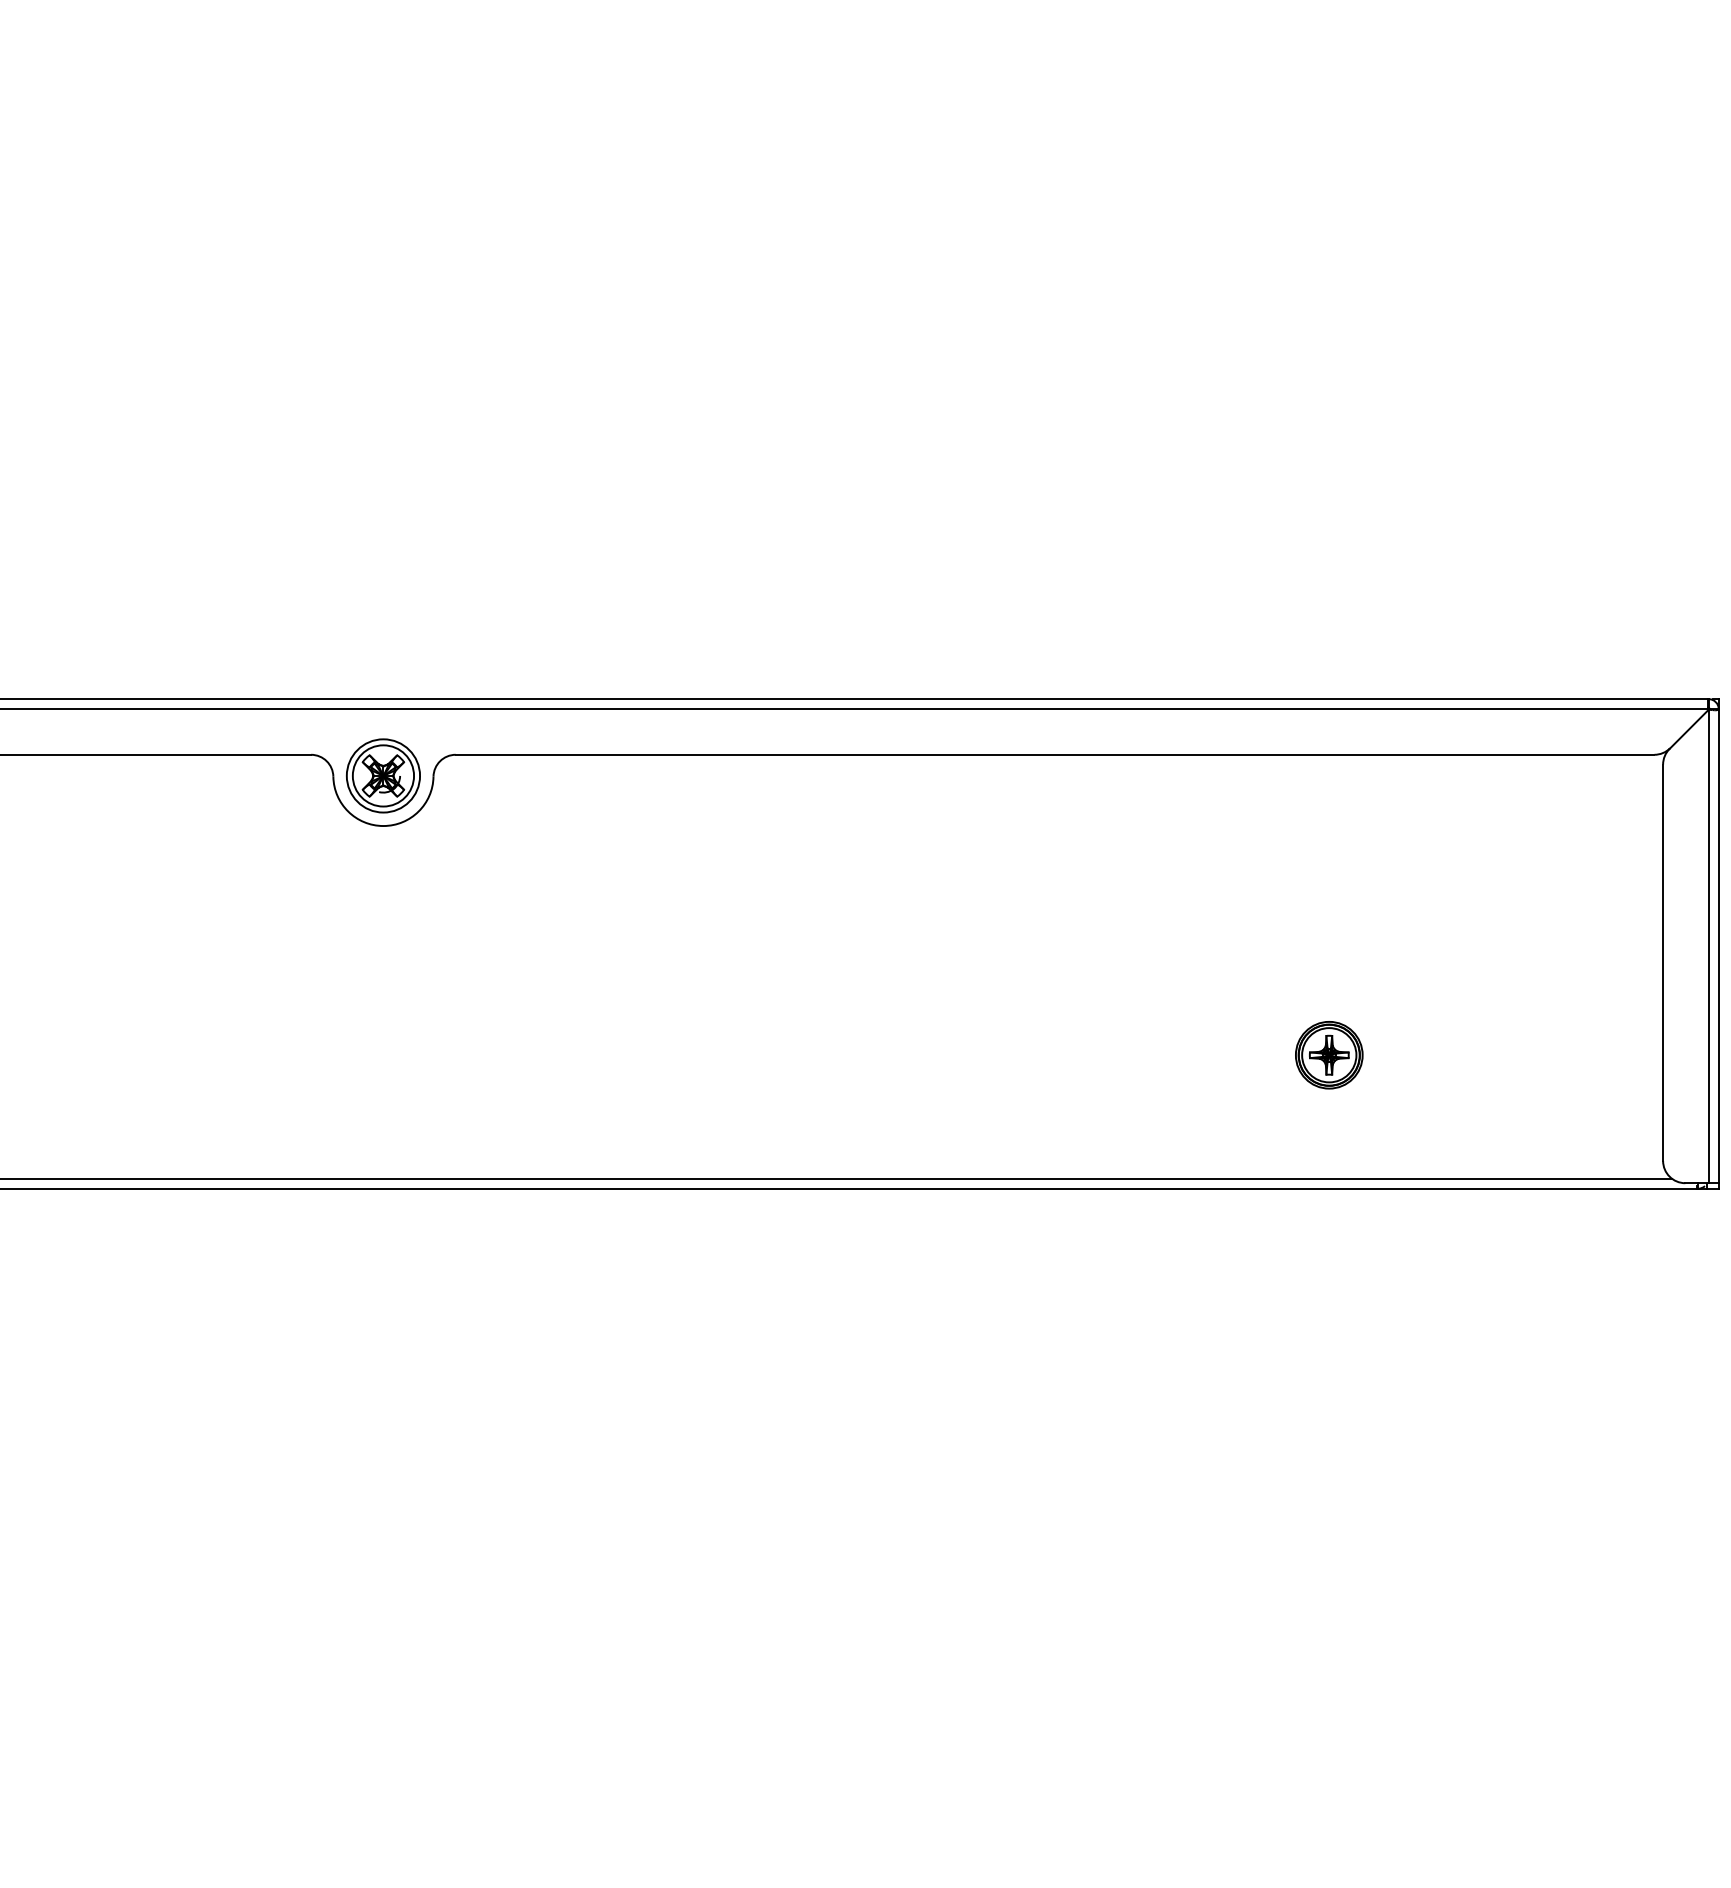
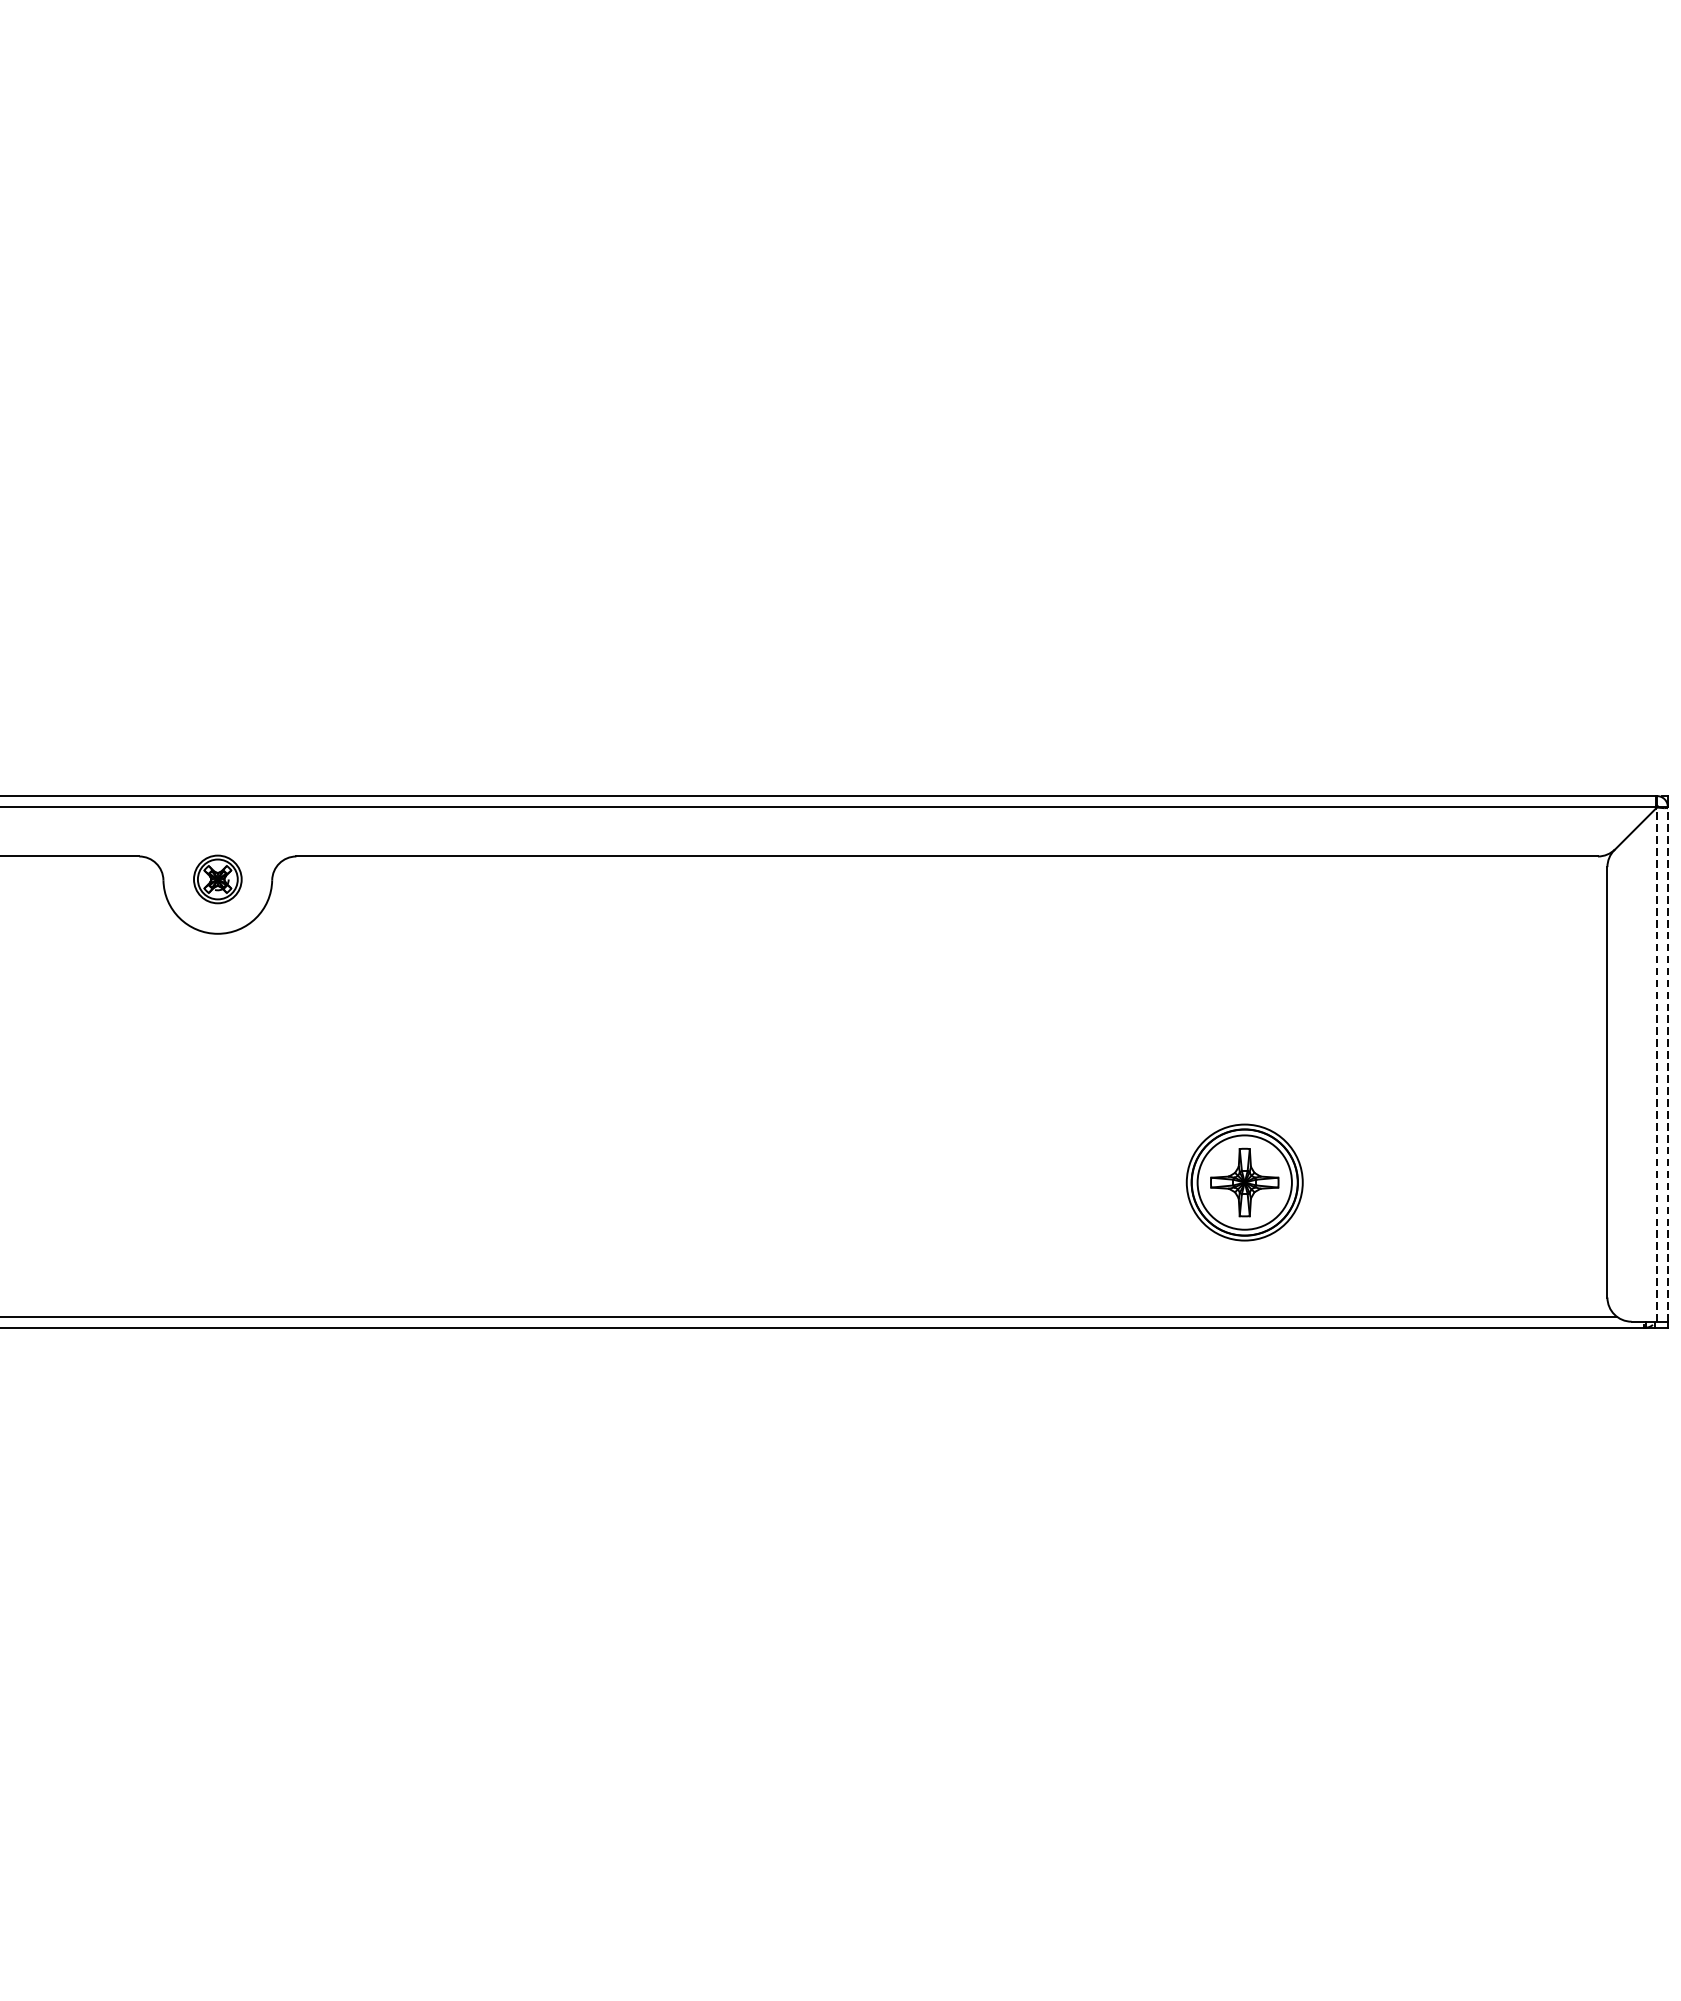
part: (383, 775) -> (217, 878), size x0.6
line: (1718, 945) -> (1667, 1063), solid -> dashed
line: (1708, 946) -> (1656, 1064), solid -> dashed
part: (1329, 1055) -> (1245, 1183), size x1.6

